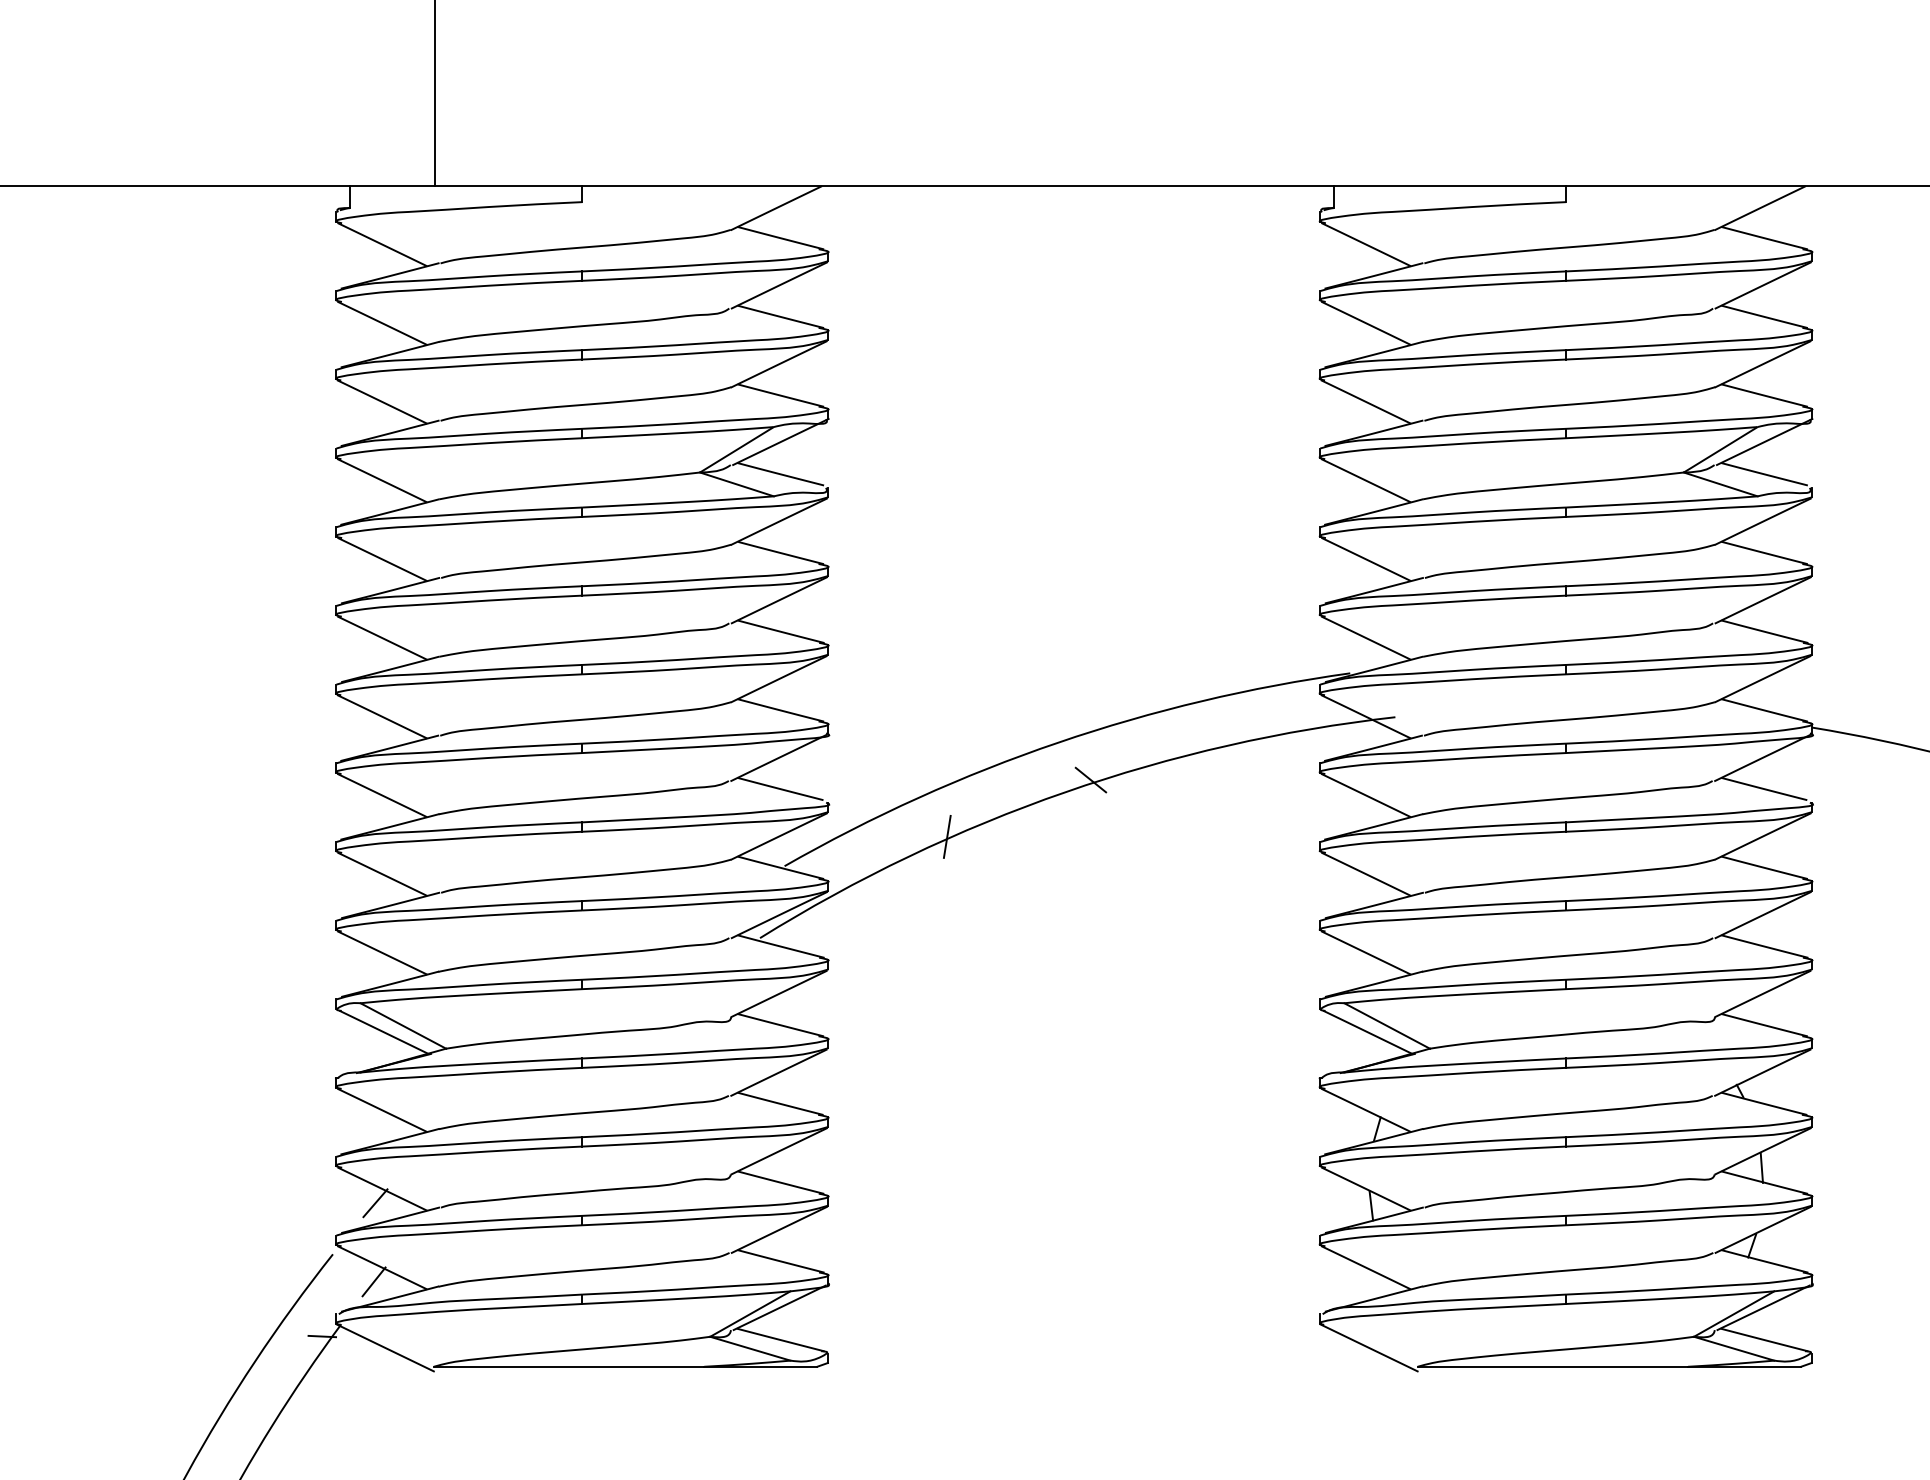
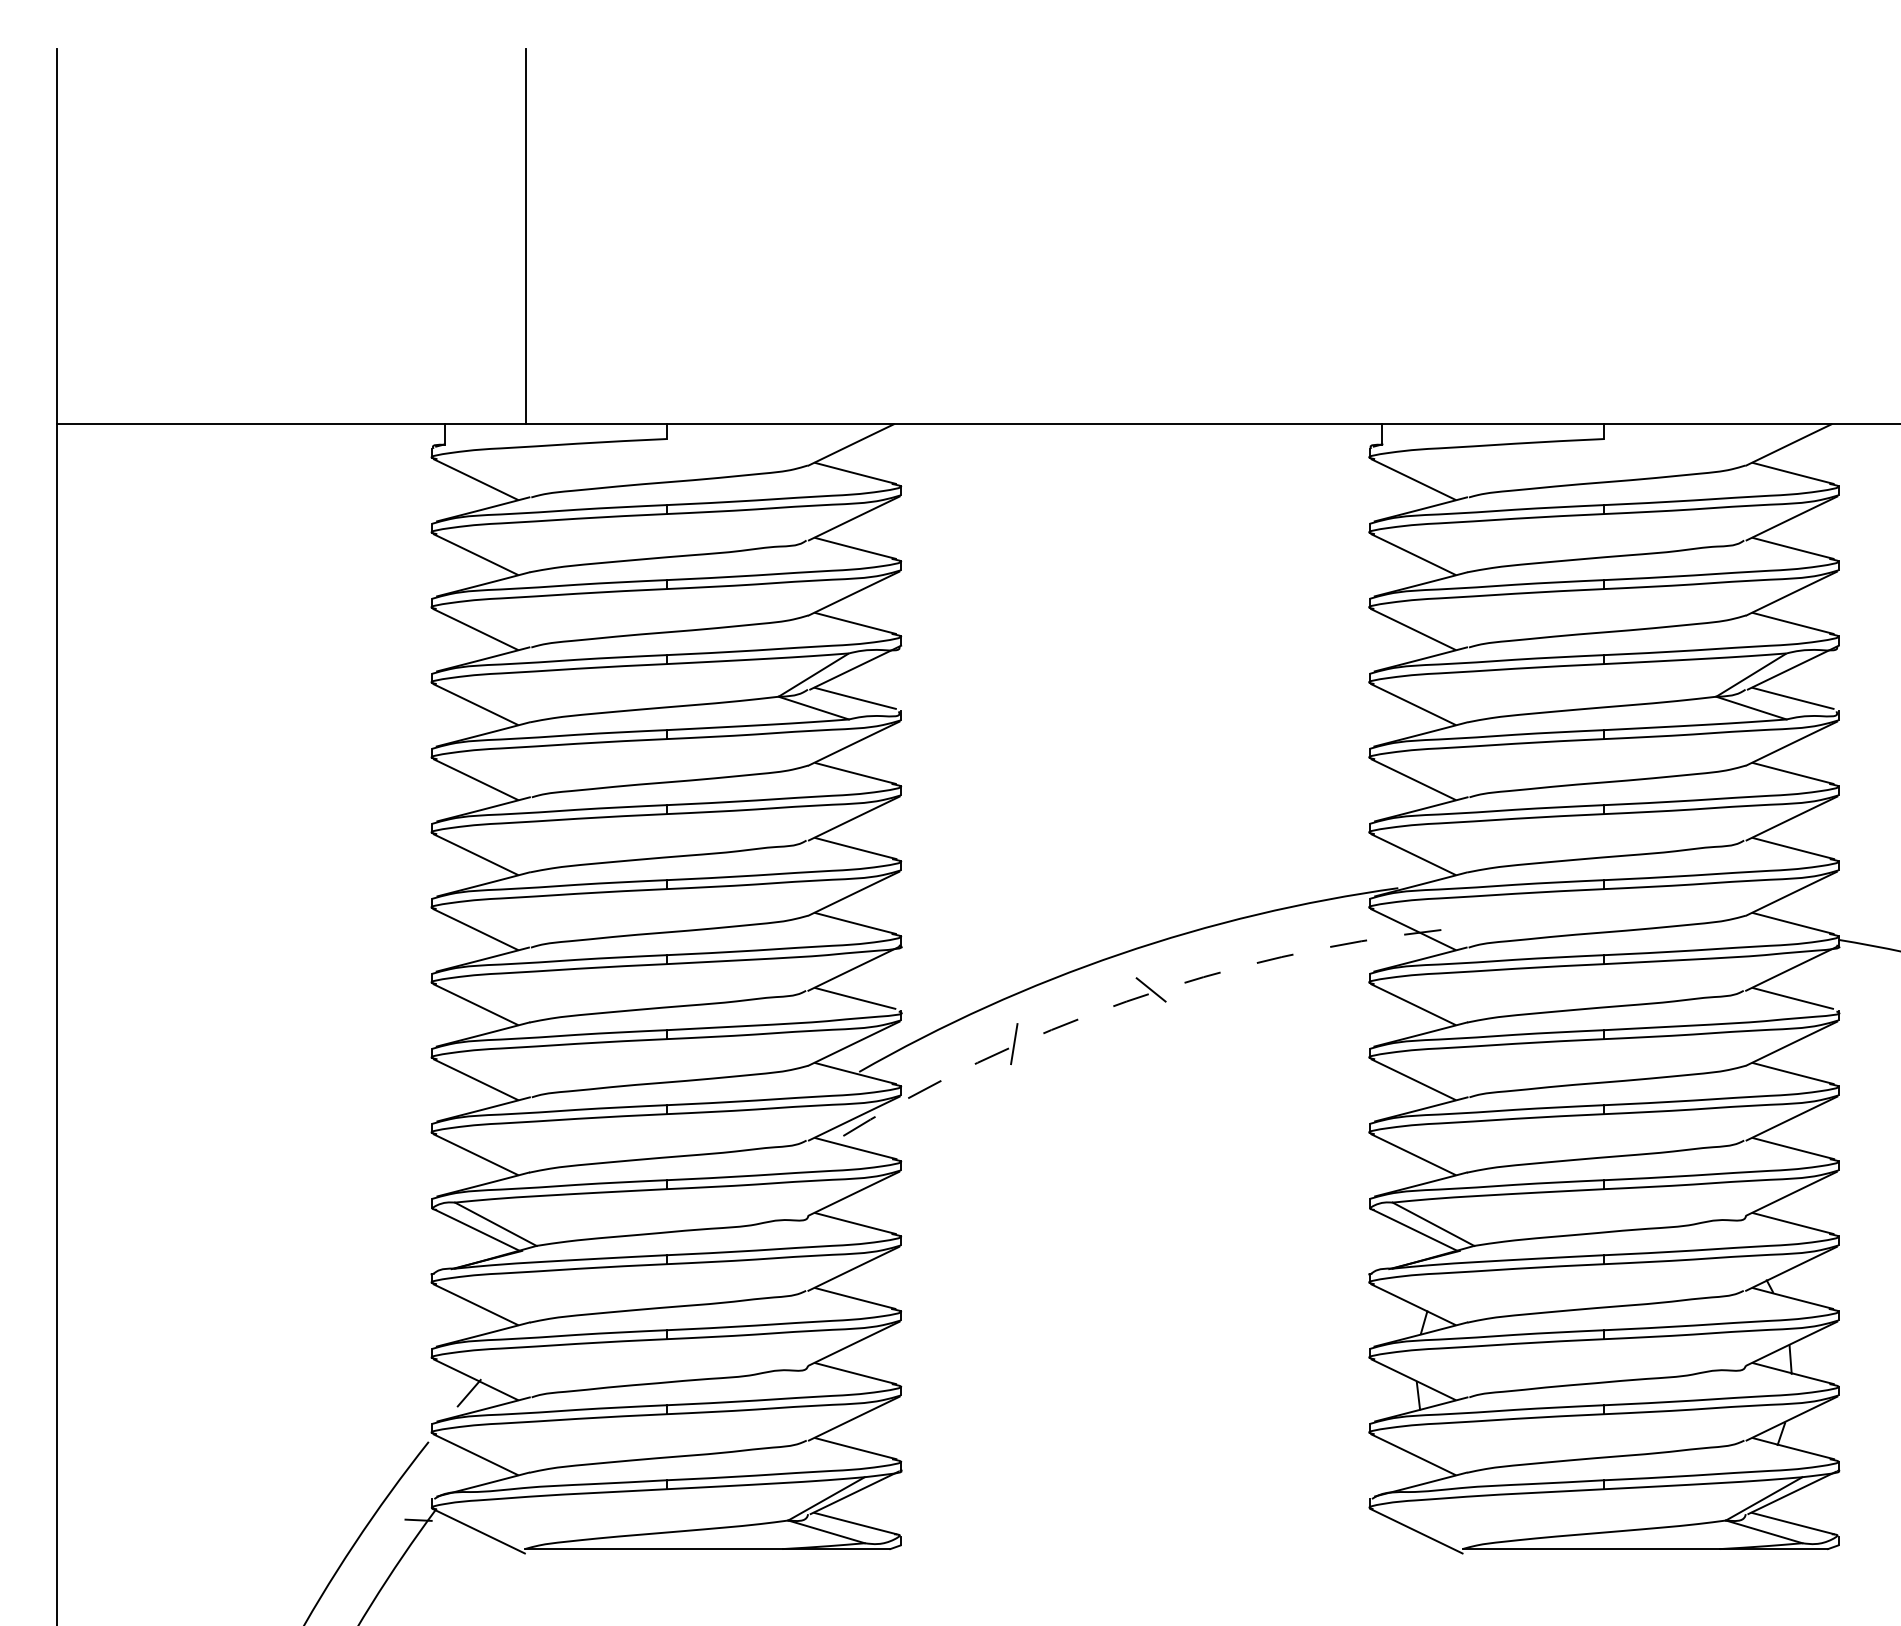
arc: (1065, 792) -> (1126, 1001), solid -> dashed
line: (373, 1281) -> (467, 1467), removed

